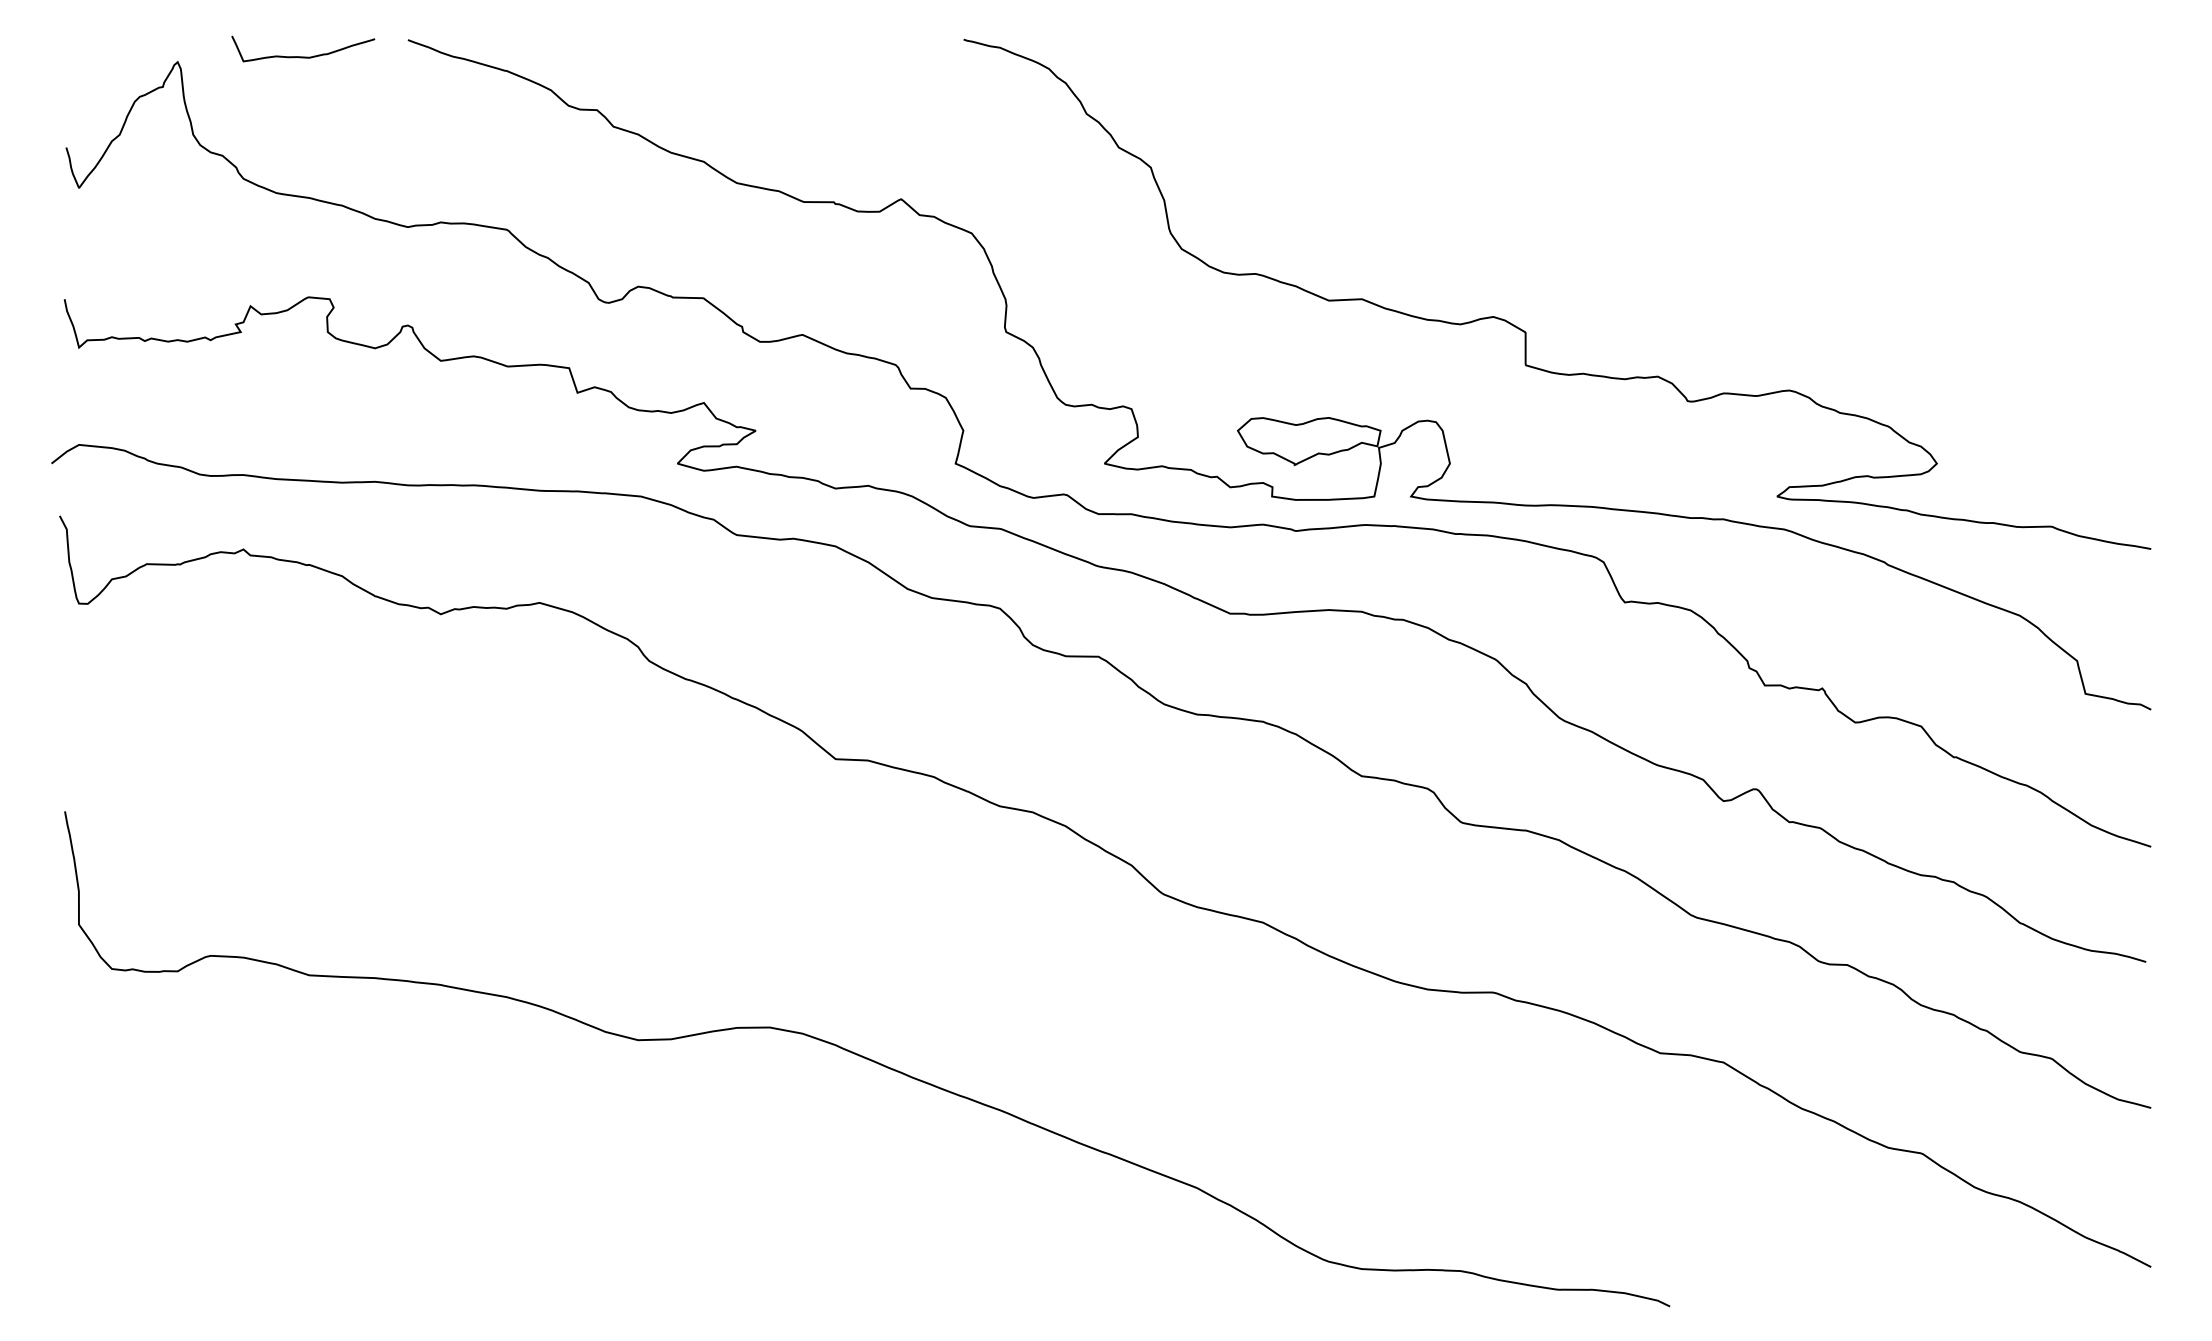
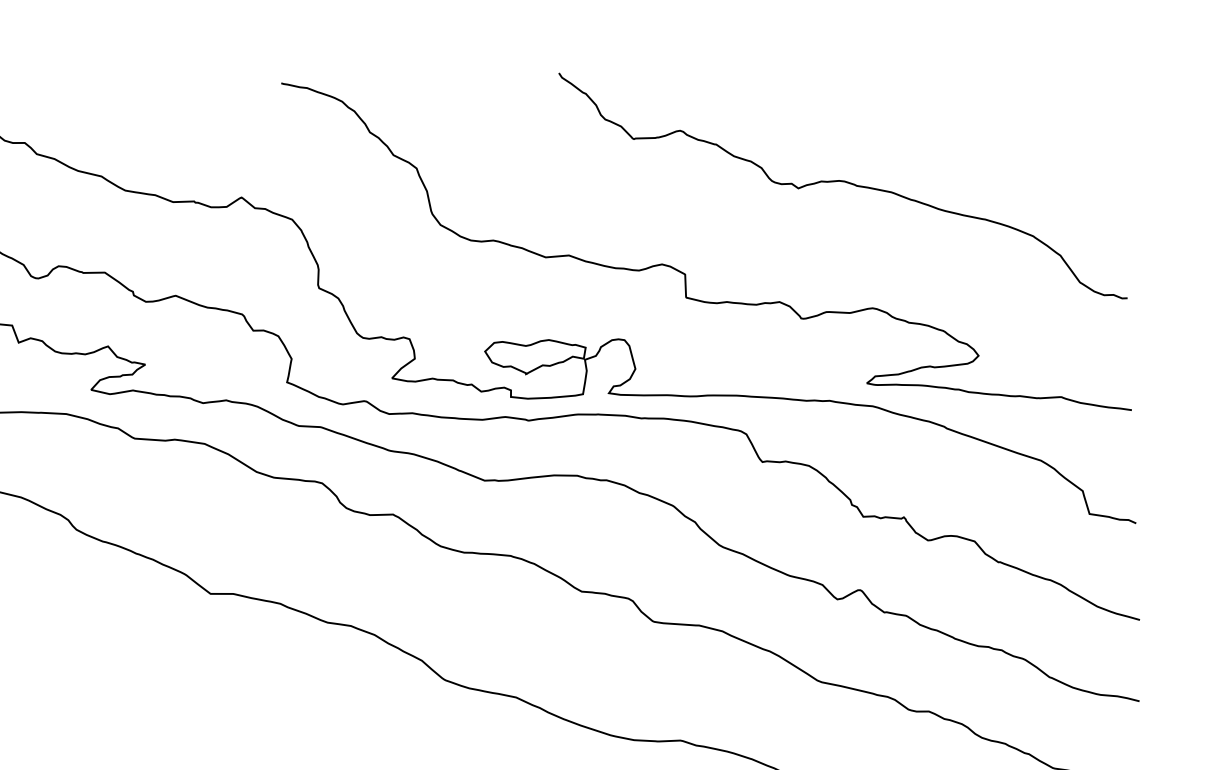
curve: (1755, 210) -> (843, 182), added

